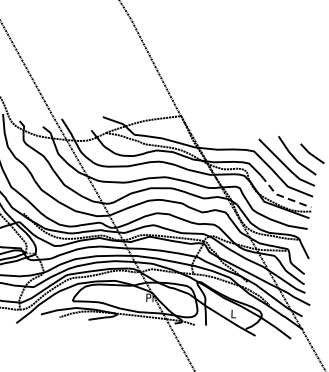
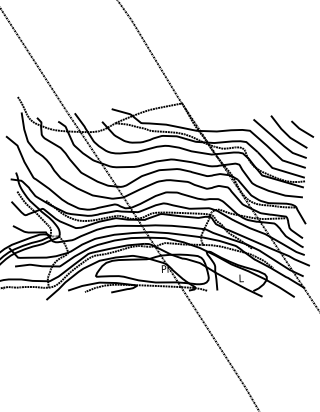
line: (281, 196) -> (277, 169), dashed -> solid

